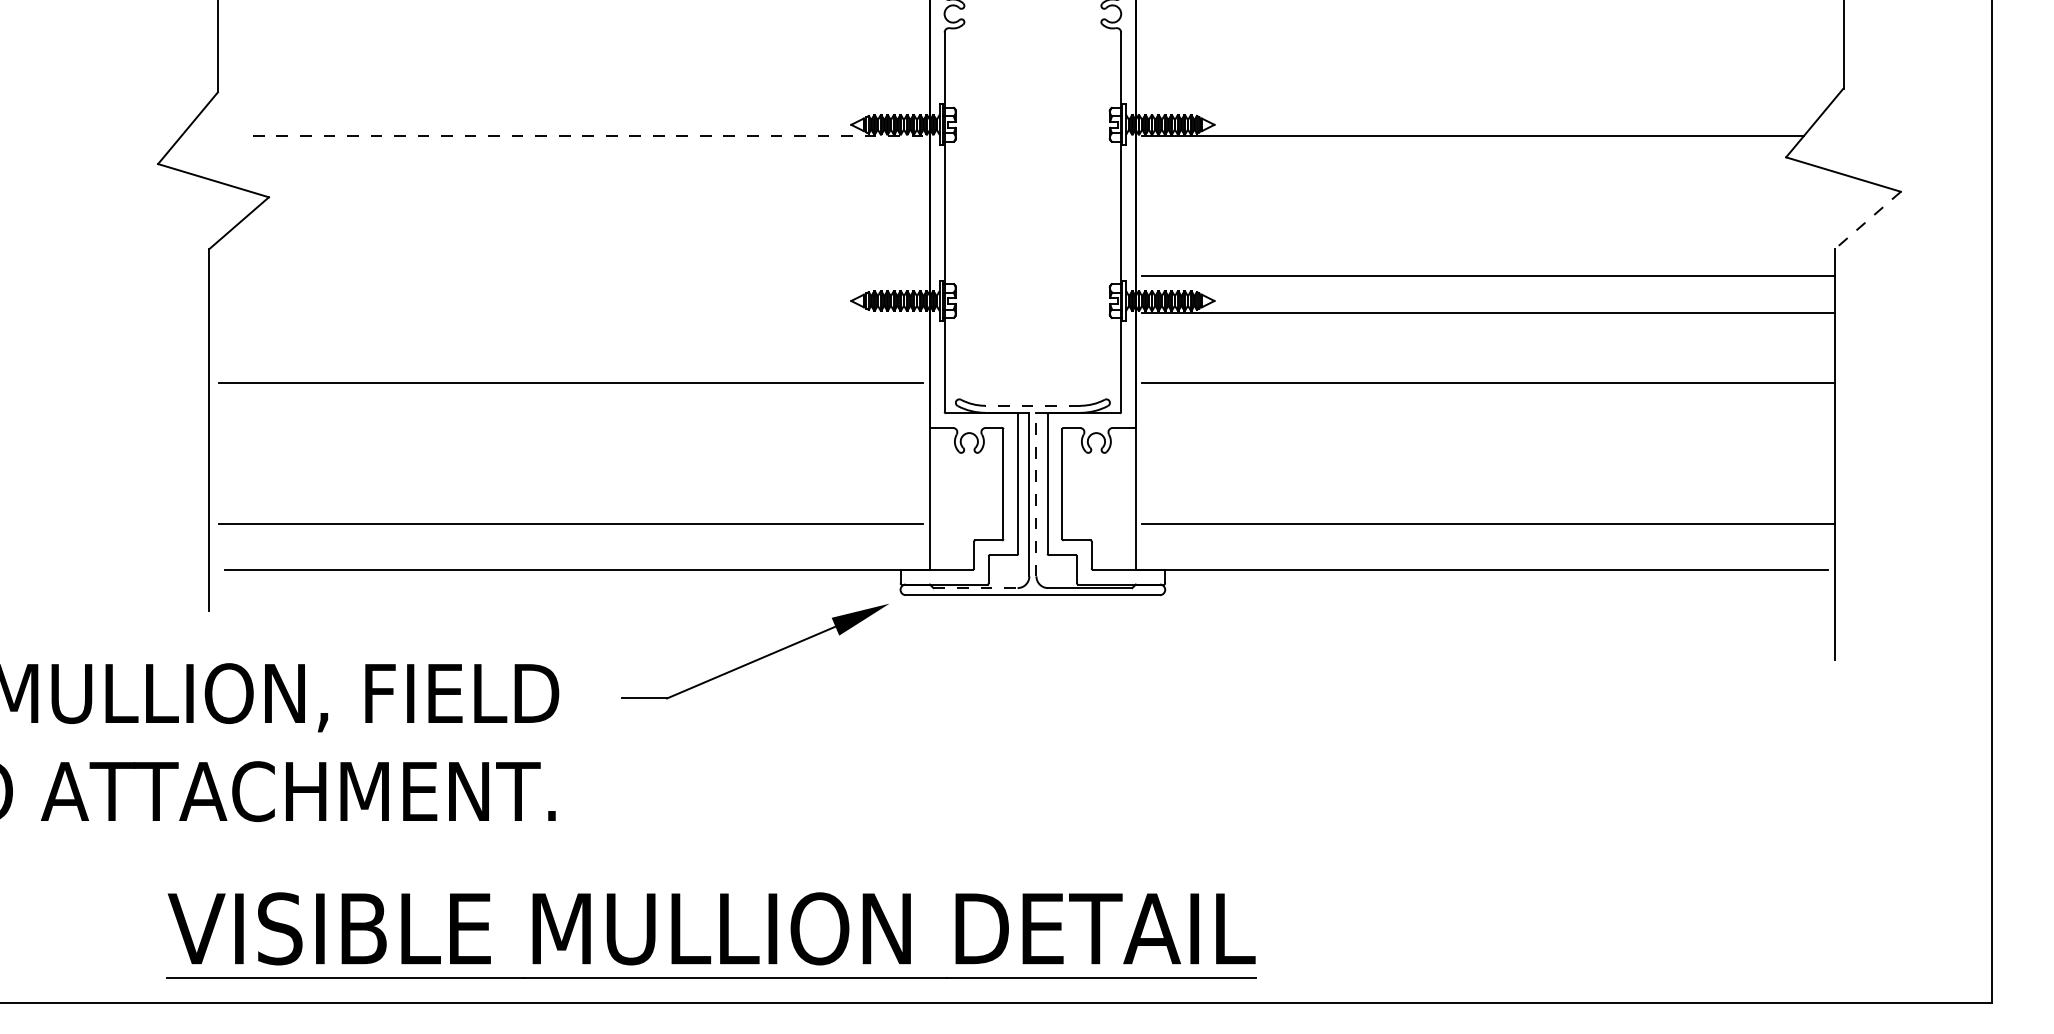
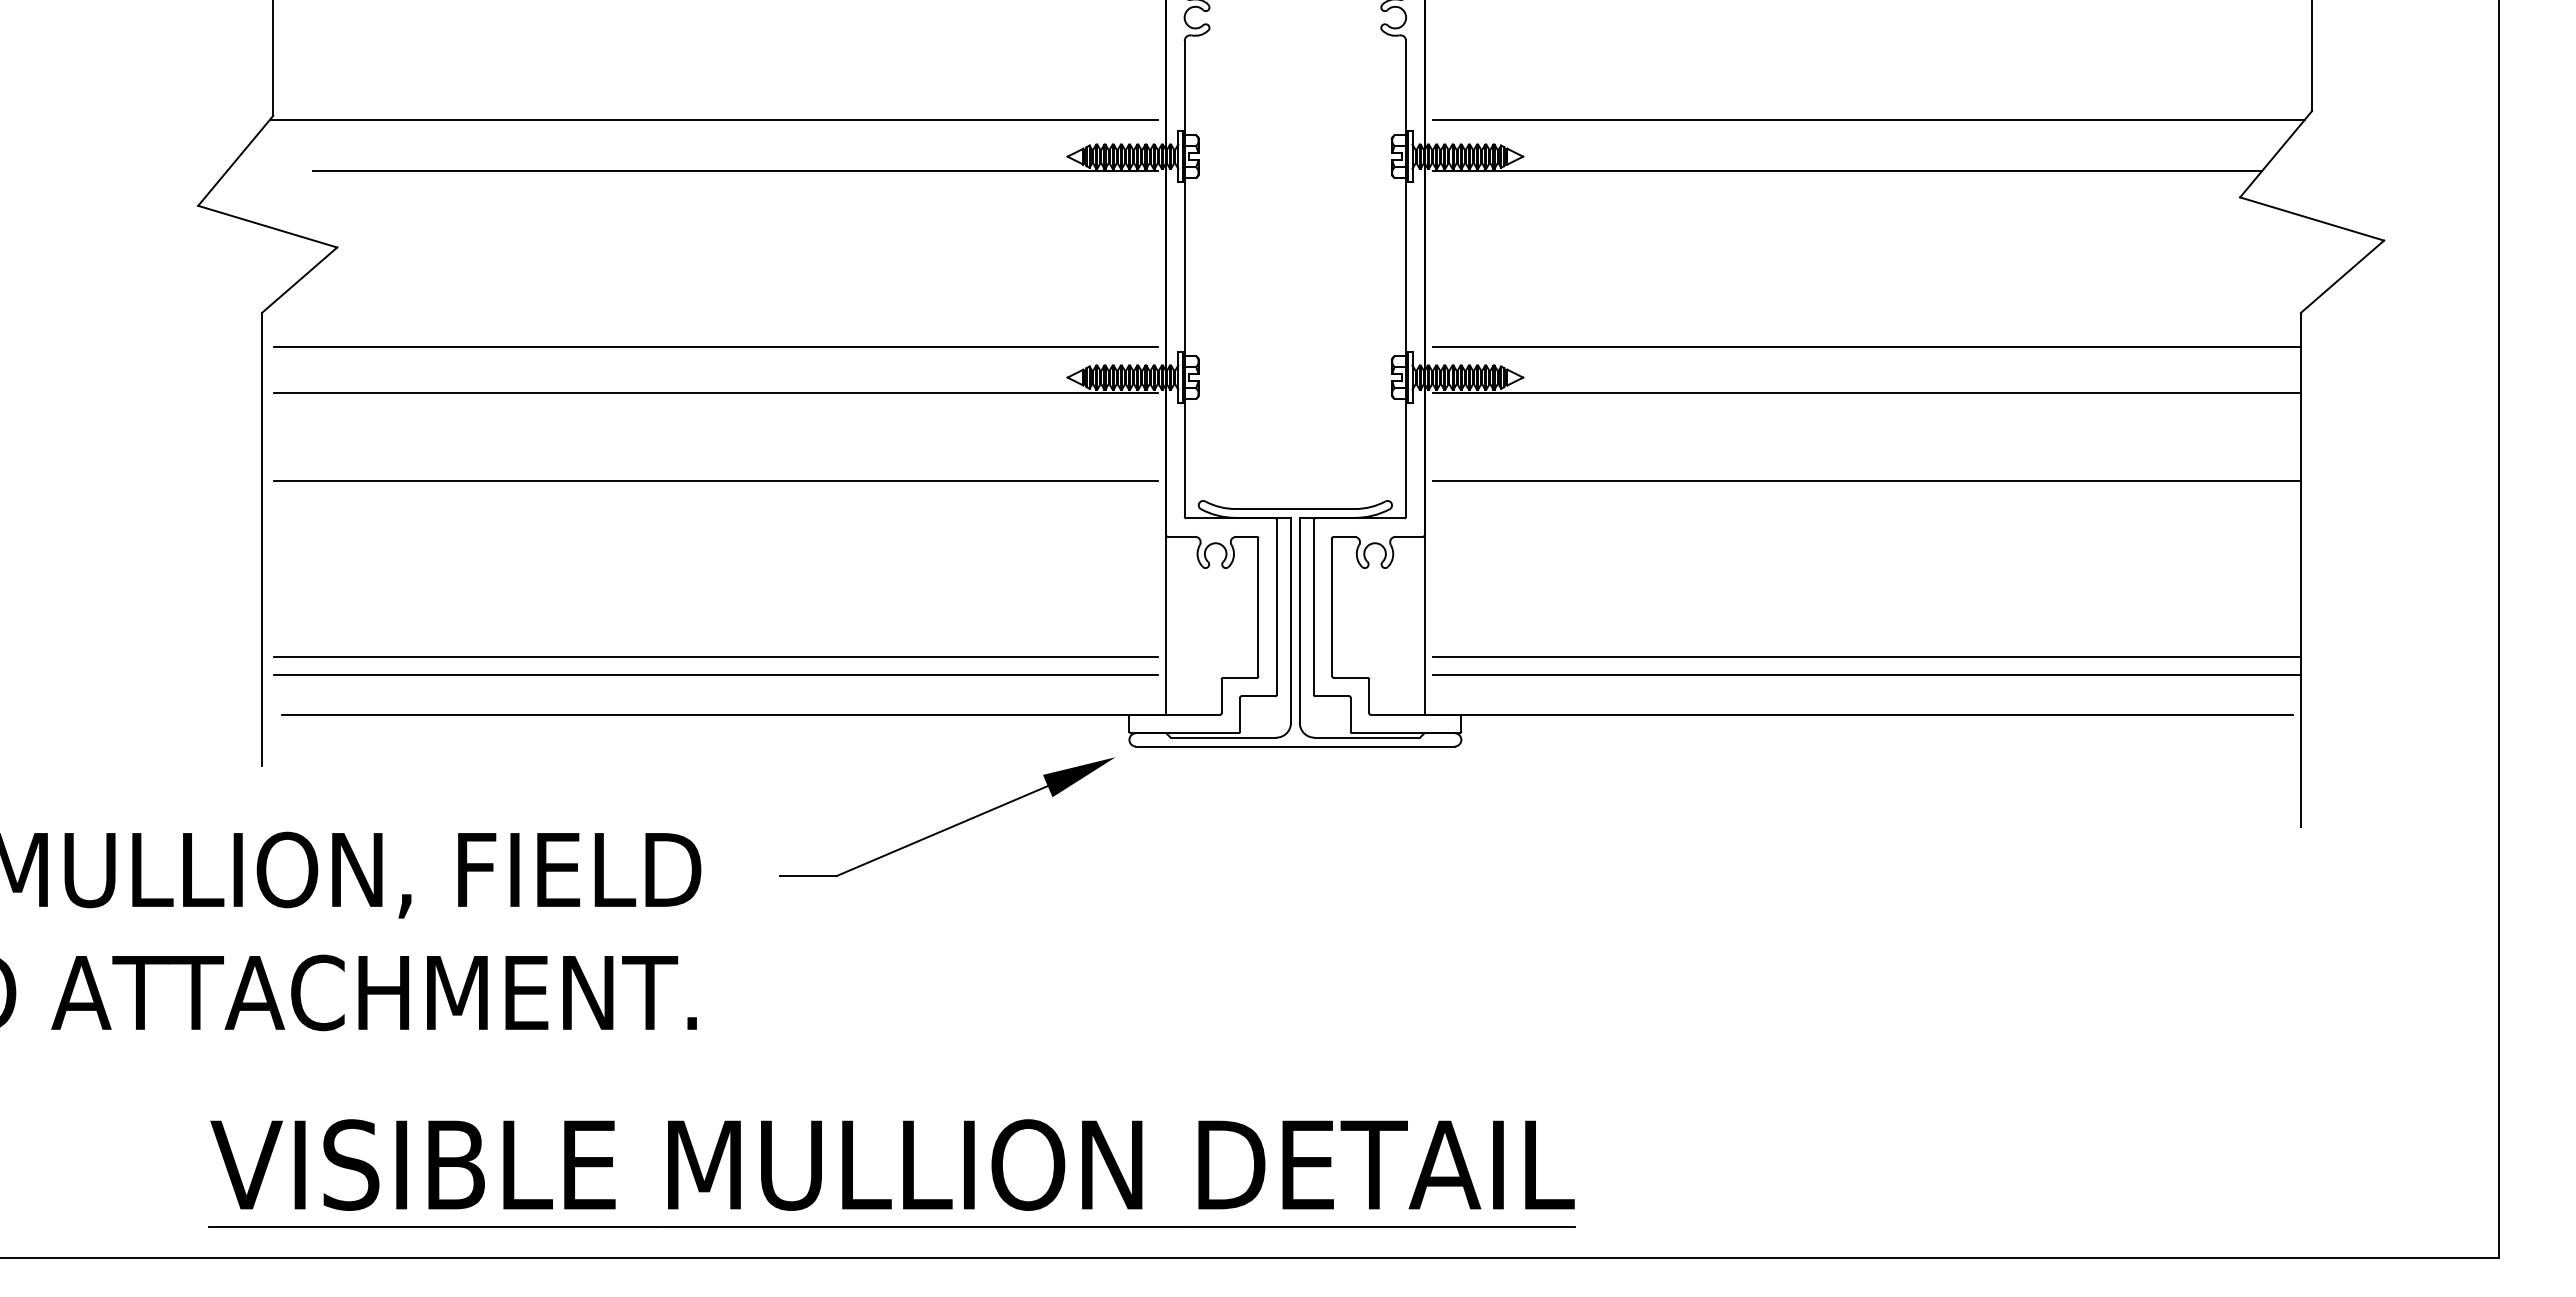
line: (569, 95) -> (714, 119), added
line: (1489, 95) -> (1868, 119), added
line: (586, 135) -> (735, 170), dashed -> solid
line: (1867, 220) -> (2342, 276), dashed -> solid
line: (571, 276) -> (716, 346), added
line: (571, 312) -> (716, 392), added
line: (1032, 406) -> (1295, 509), dashed -> solid
line: (1036, 494) -> (1299, 620), dashed -> solid
line: (571, 538) -> (716, 675), added
line: (1488, 538) -> (1866, 675), added
line: (975, 587) -> (1223, 737), dashed -> solid

